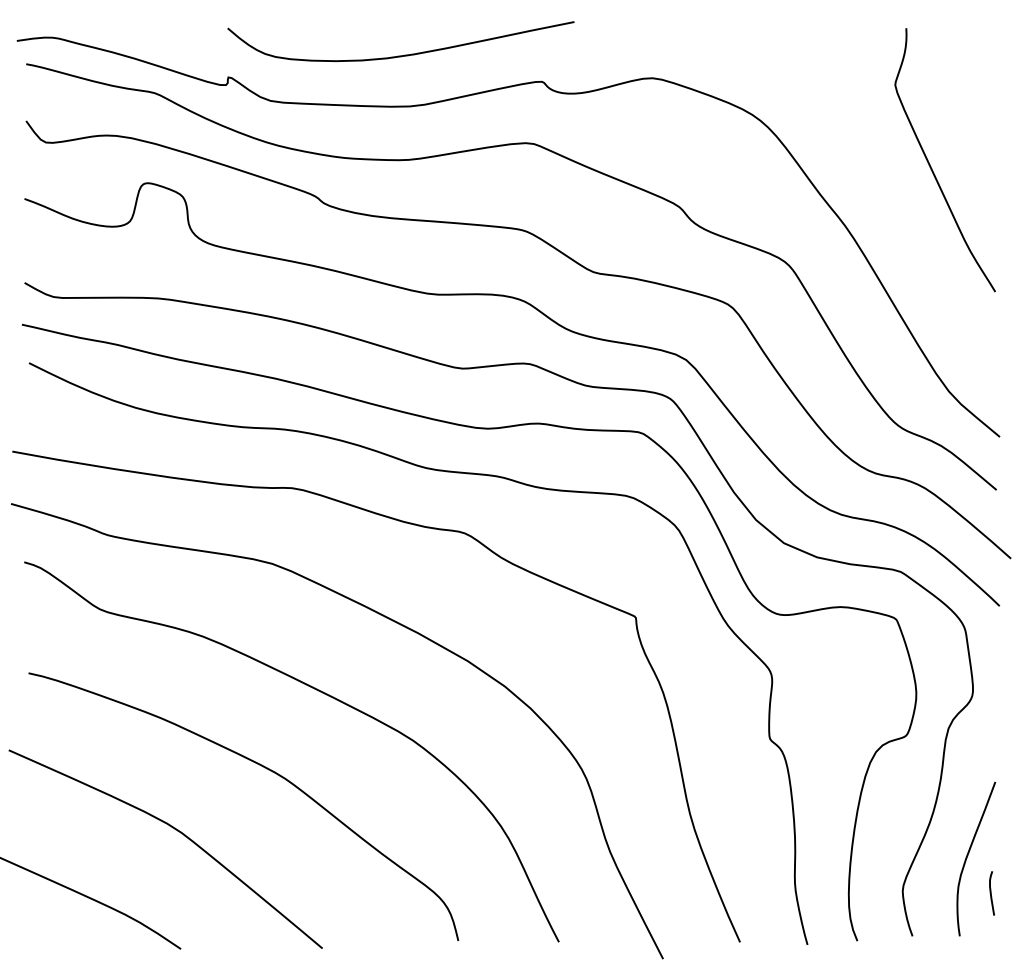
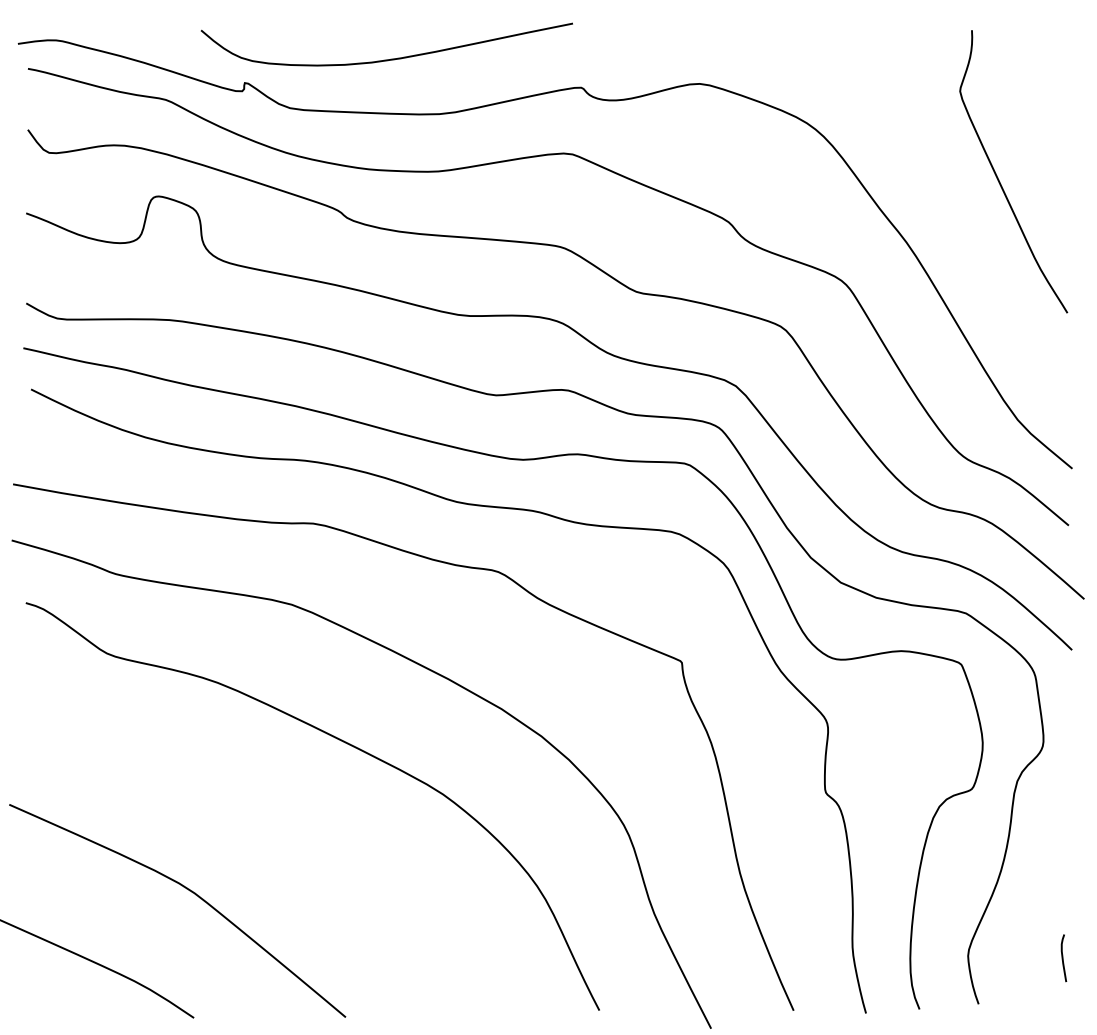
curve: (404, 54) -> (390, 58), moved
curve: (263, 767) -> (282, 823), removed
curve: (968, 856) -> (1038, 918), removed

